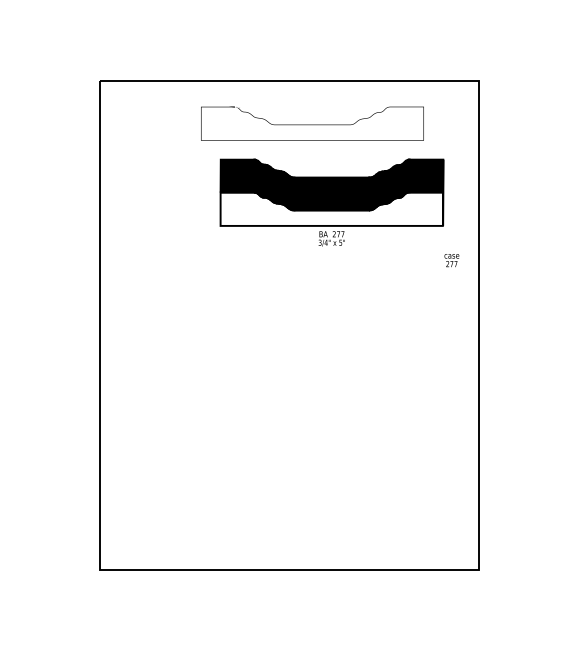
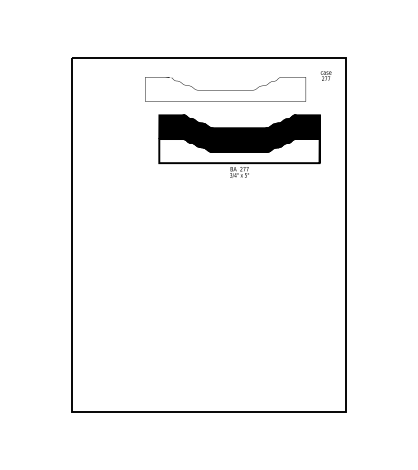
text: (450, 259) -> (325, 75), moved

